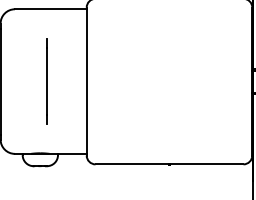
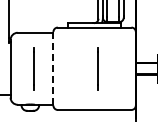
line: (86, 81) -> (53, 68), solid -> dashed
line: (175, 81) -> (97, 68), added

